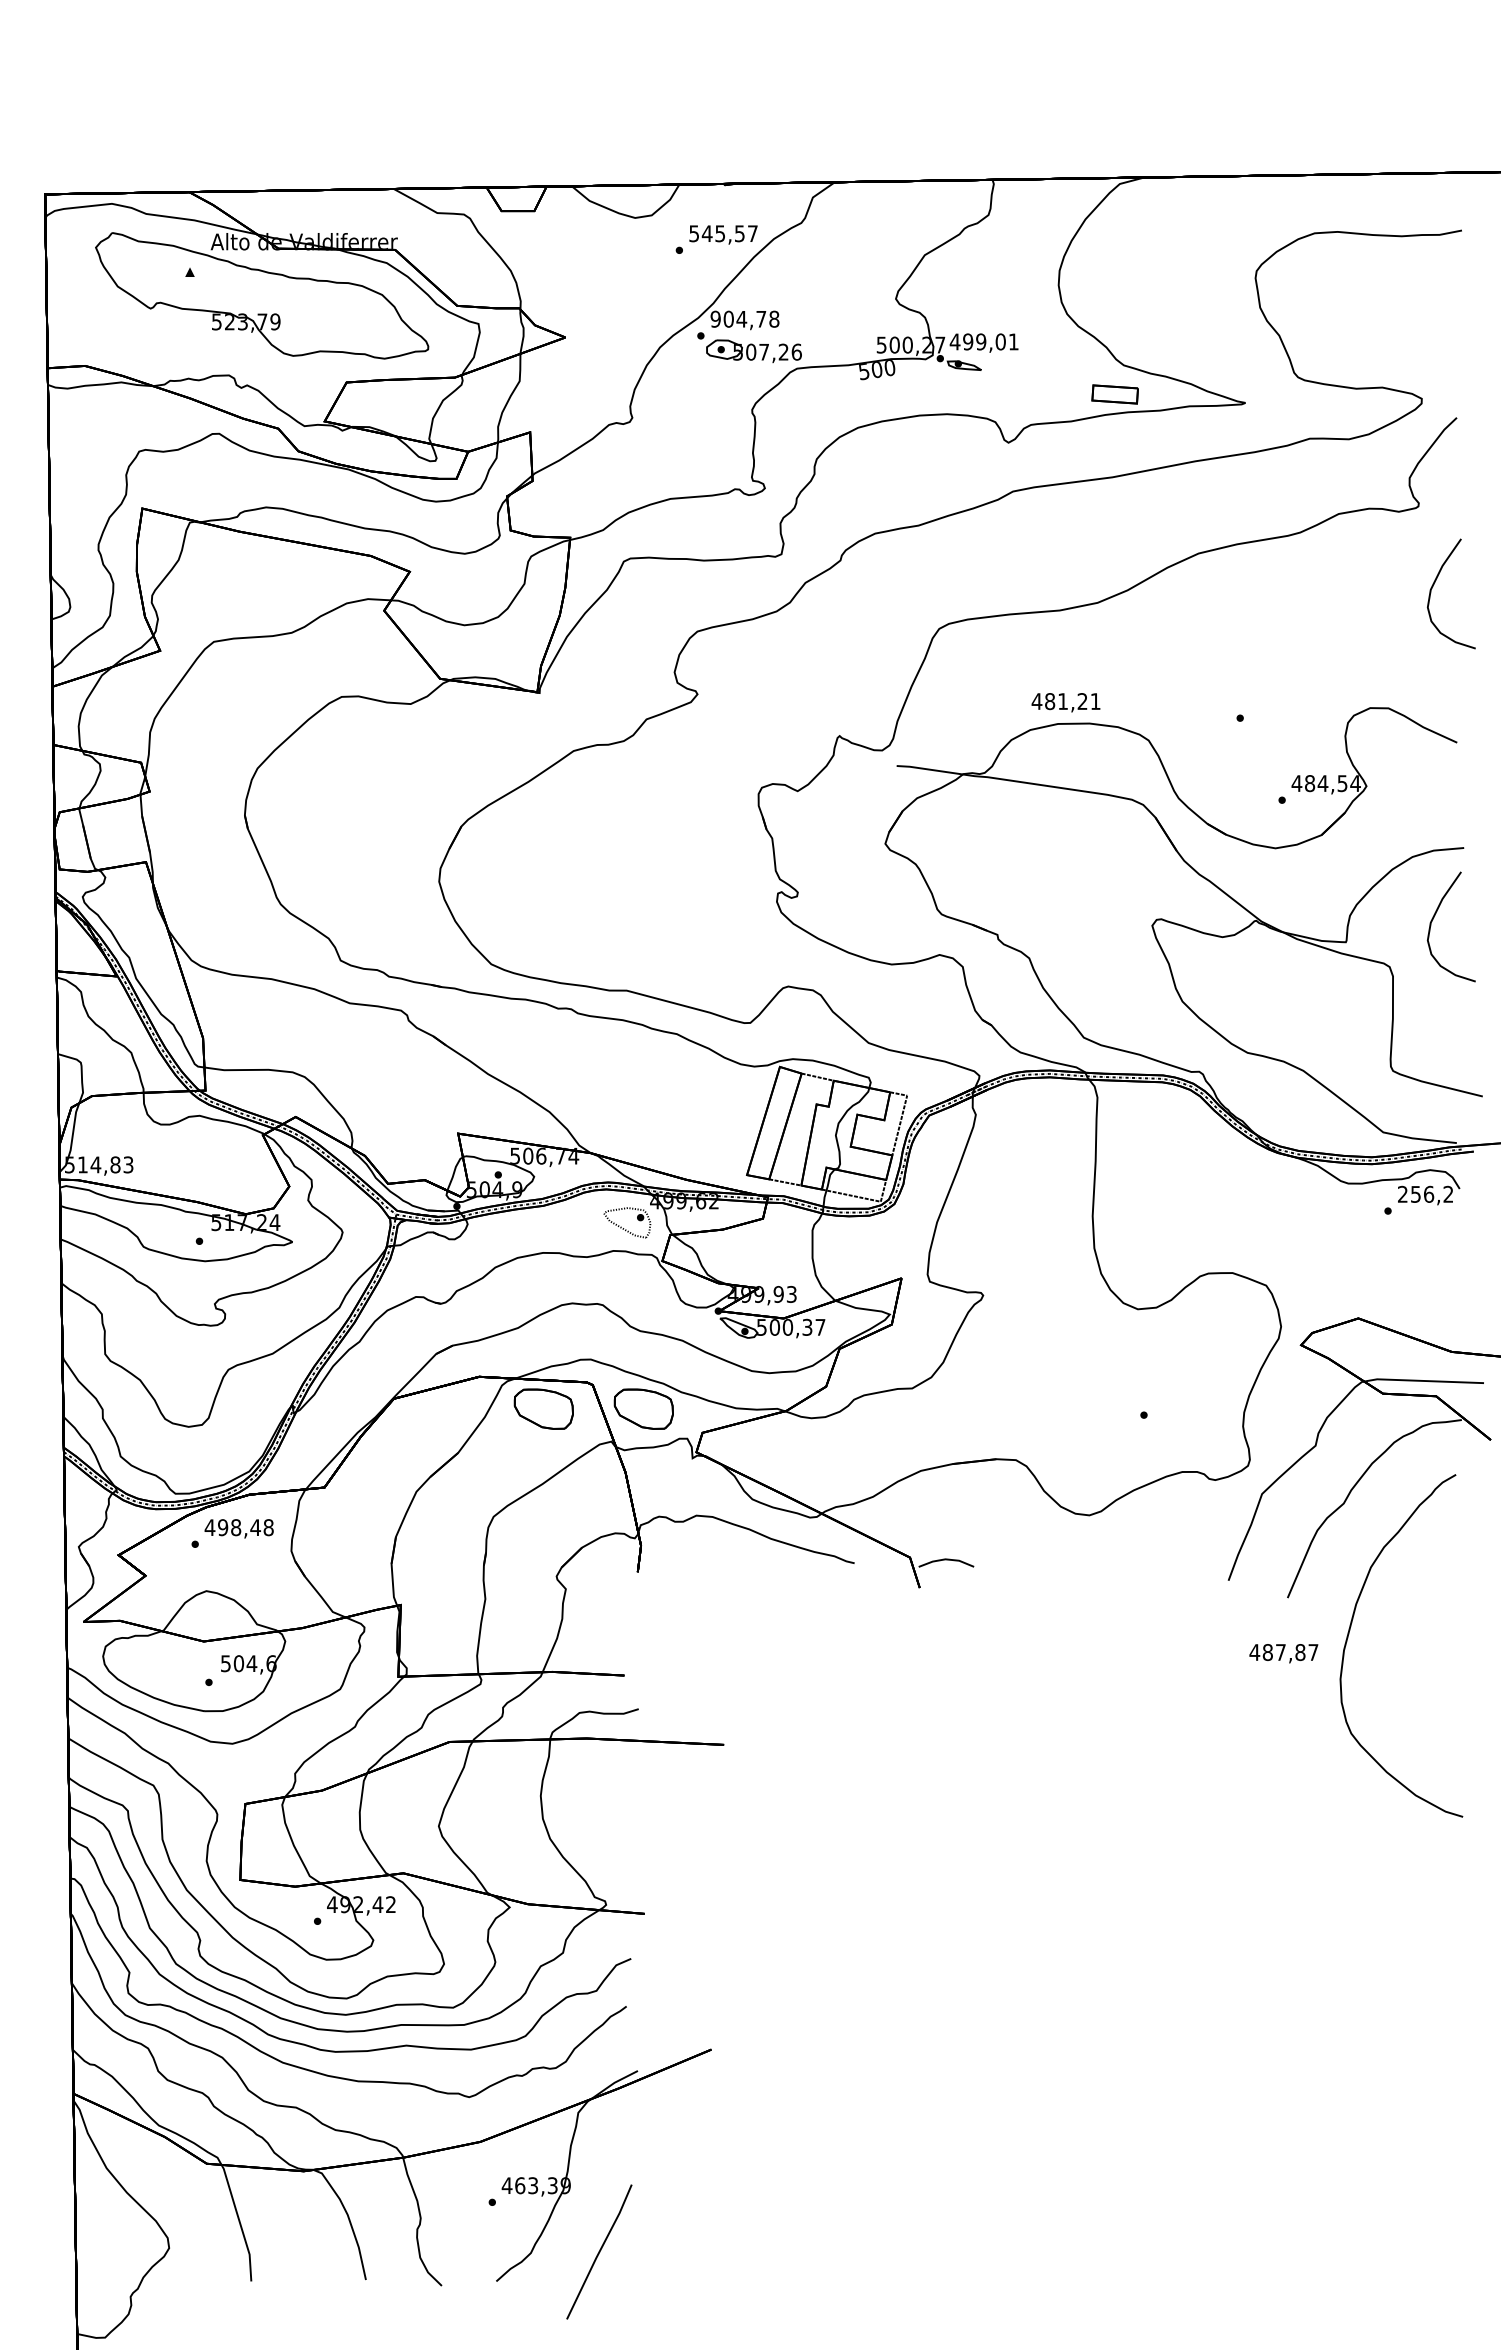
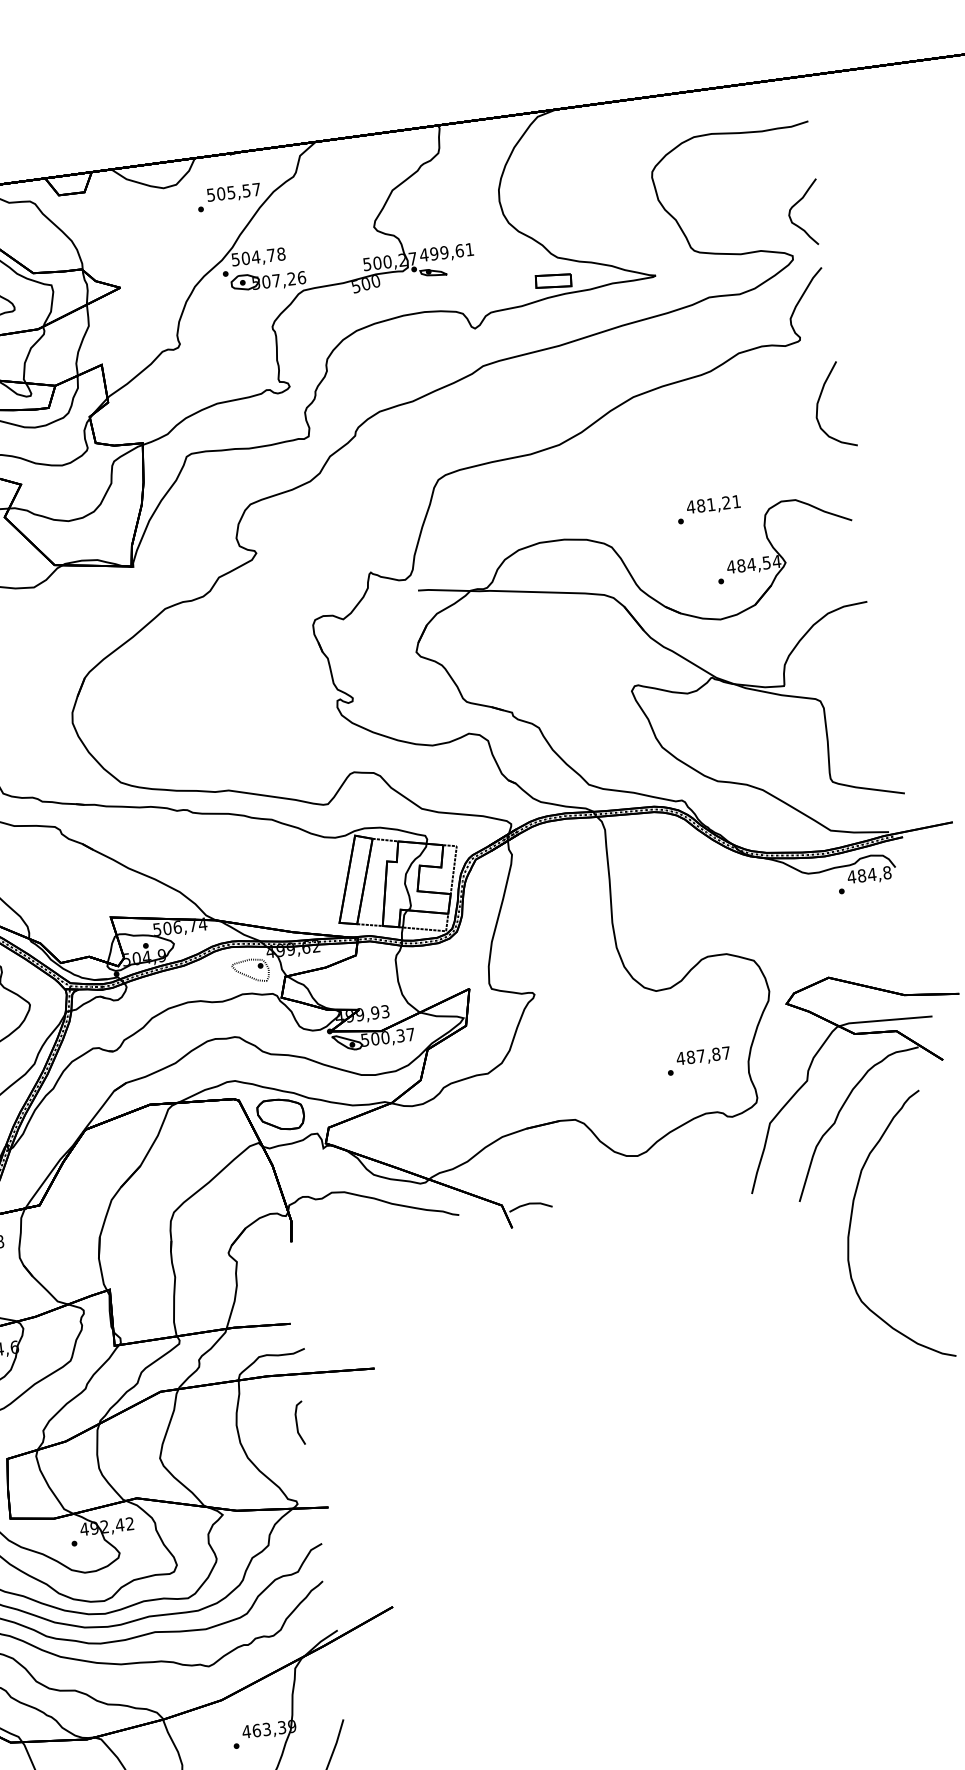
text: (706, 233) -> (220, 193), 545,57 -> 505,57
text: (715, 318) -> (235, 259), 904,78 -> 504,78
curve: (1435, 333) -> (797, 203), added
text: (1000, 341) -> (459, 250), 499,01 -> 499,61
text: (1065, 702) -> (713, 505), moved
curve: (1434, 917) -> (850, 658), removed
text: (1425, 1193) -> (869, 874), 256,2 -> 484,8
part: (543, 1408) -> (202, 1123), removed
text: (1283, 1653) -> (703, 1056), moved
line: (618, 1802) -> (297, 1423), added

